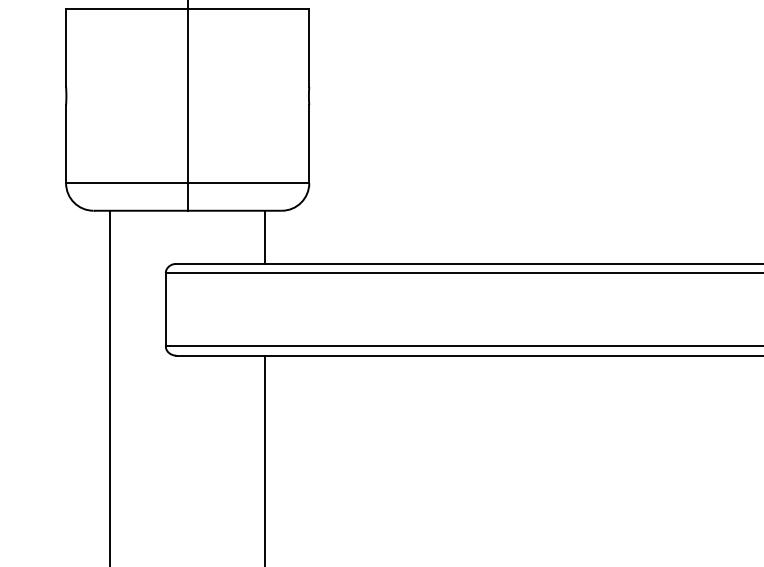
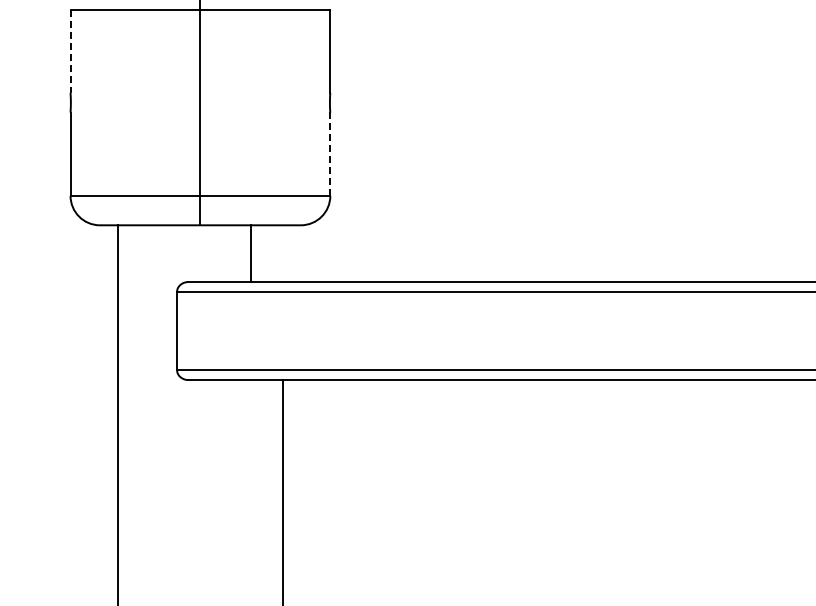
line: (66, 48) -> (70, 51), solid -> dashed
line: (309, 144) -> (330, 154), solid -> dashed
line: (265, 237) -> (251, 253), moved

